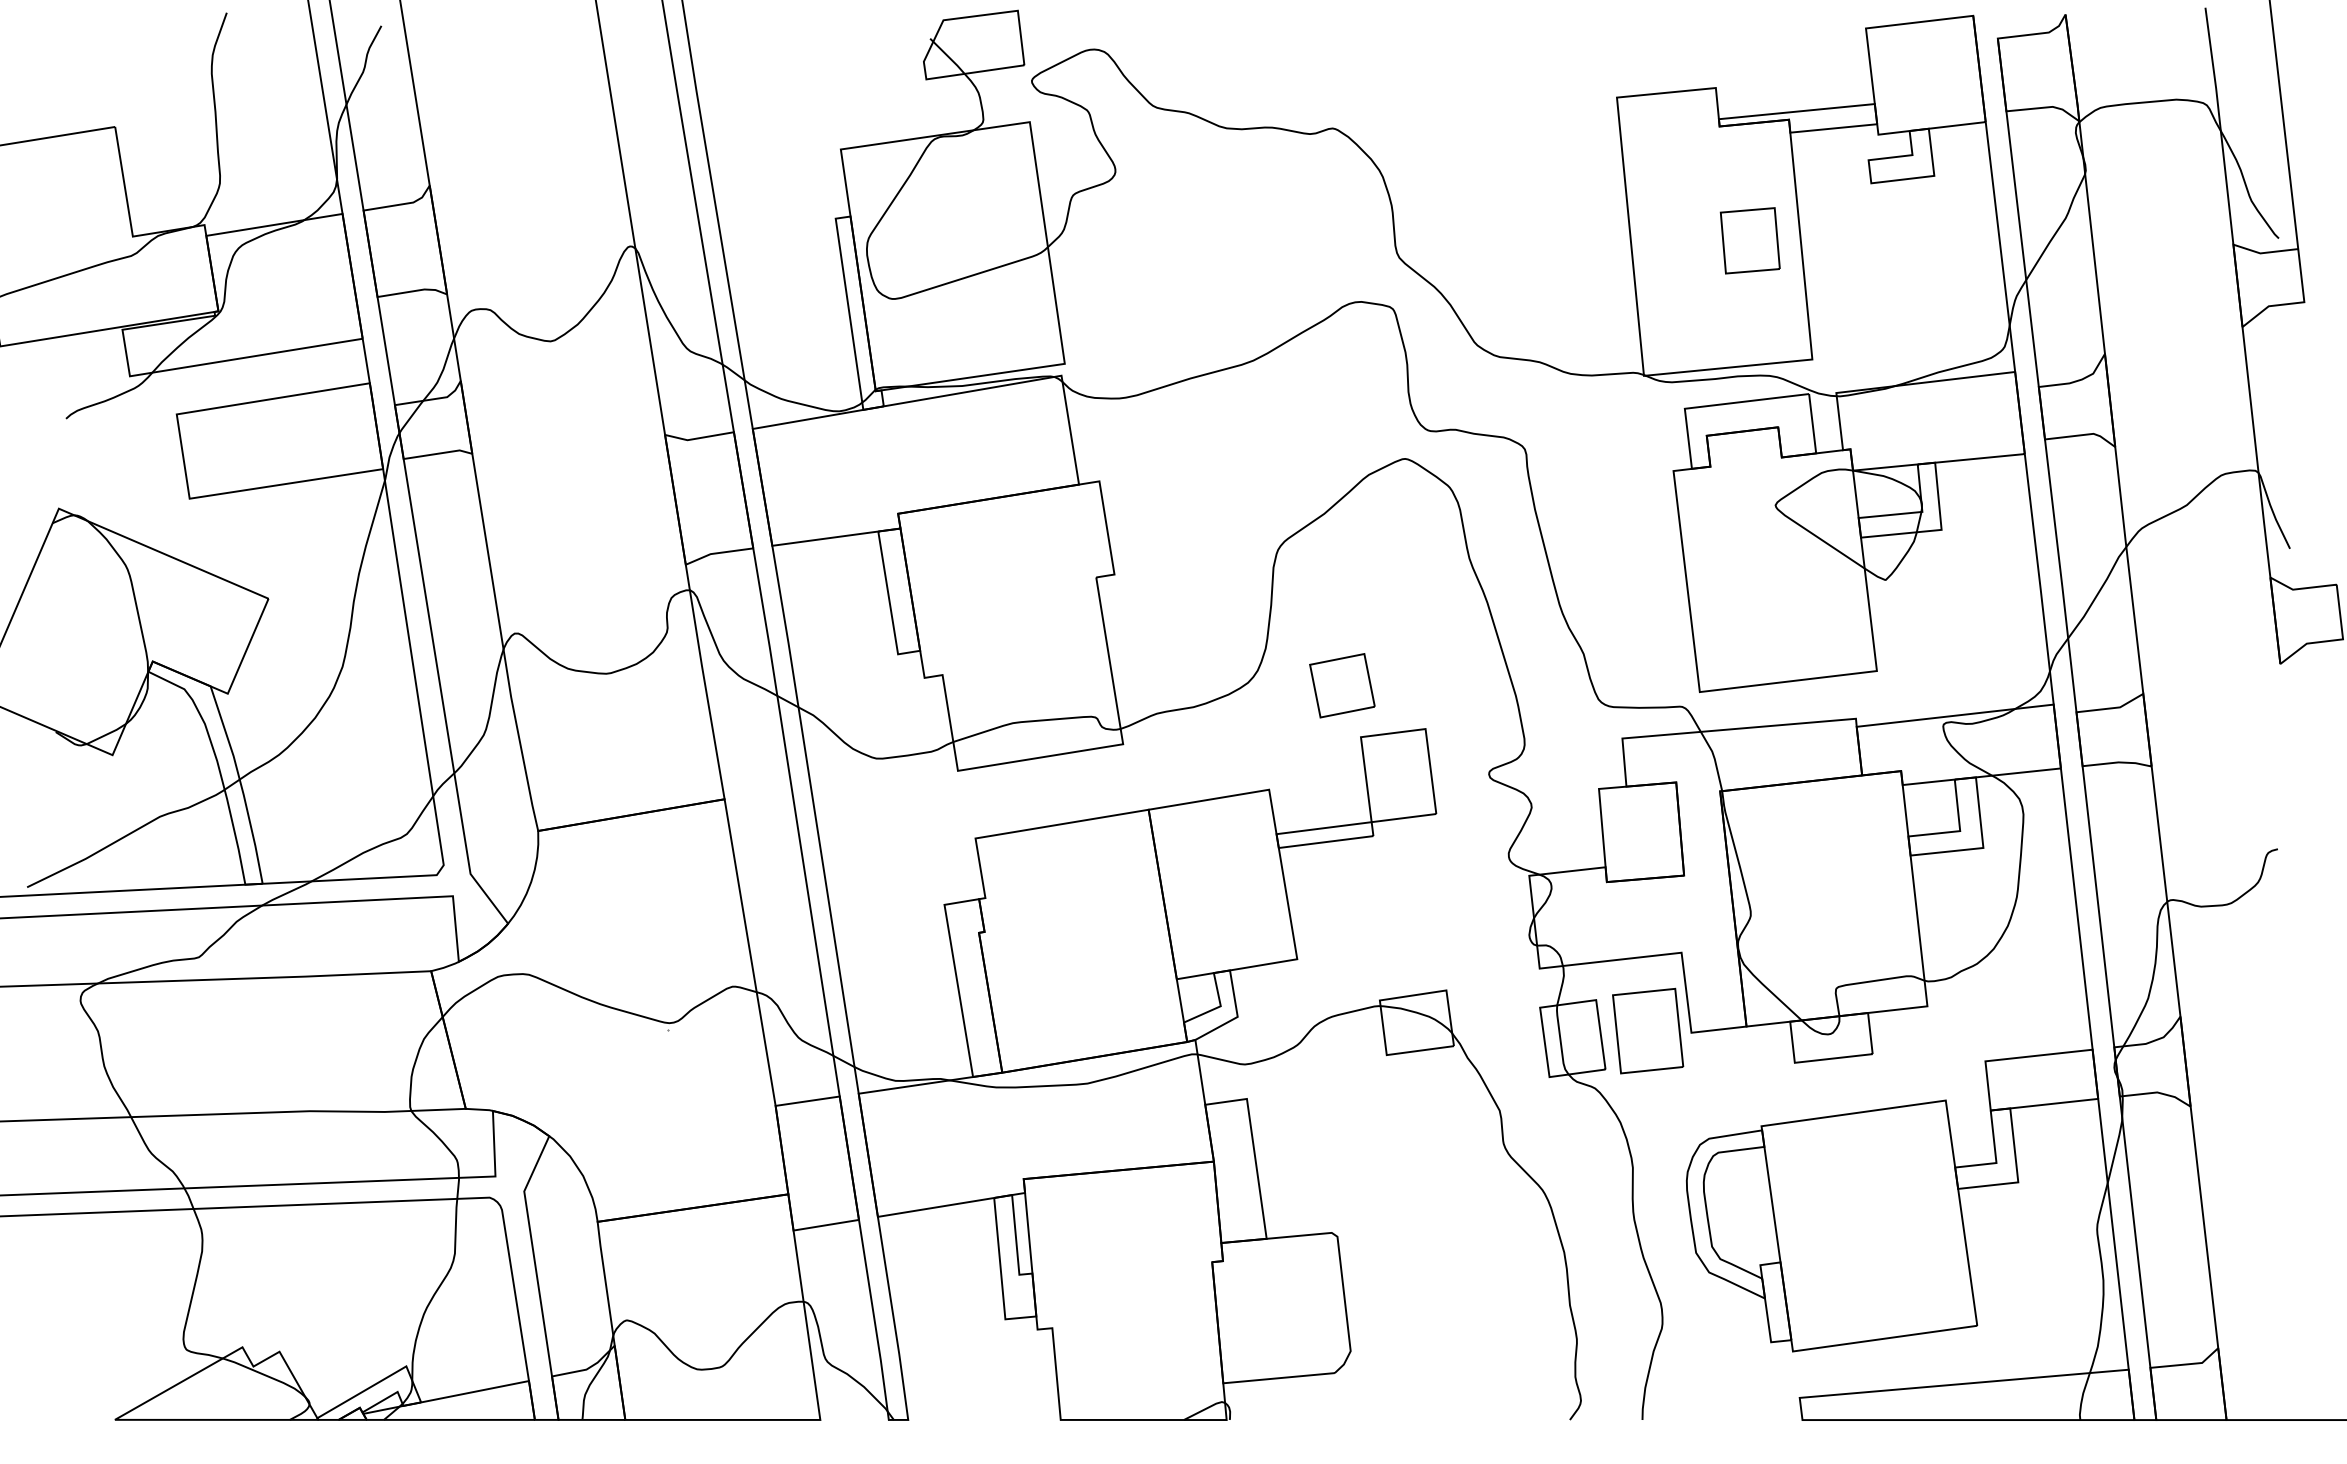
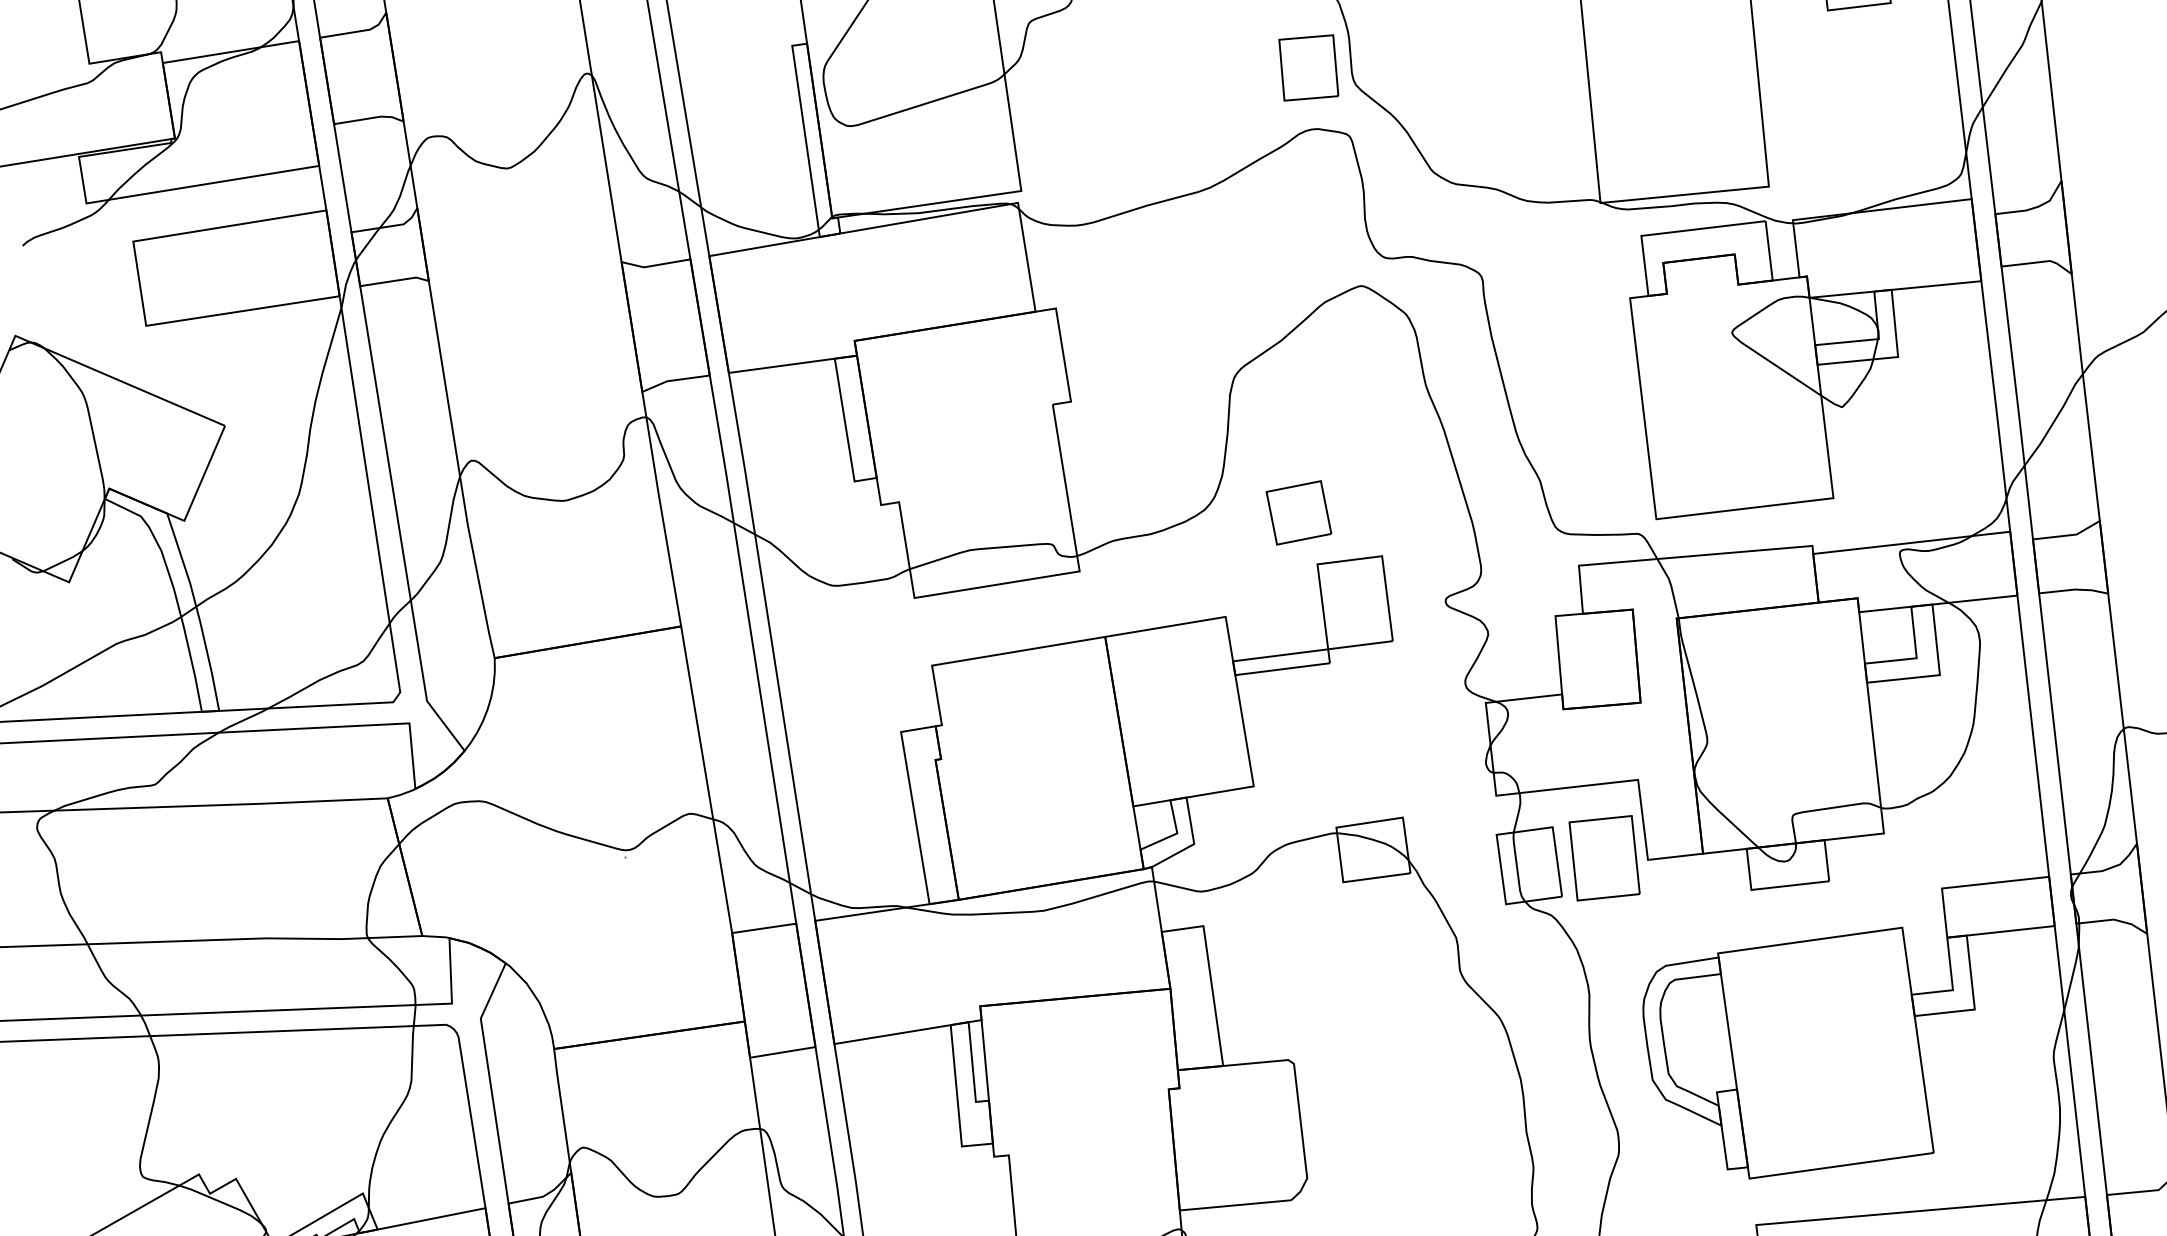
part: (1749, 240) -> (1308, 67), moved

